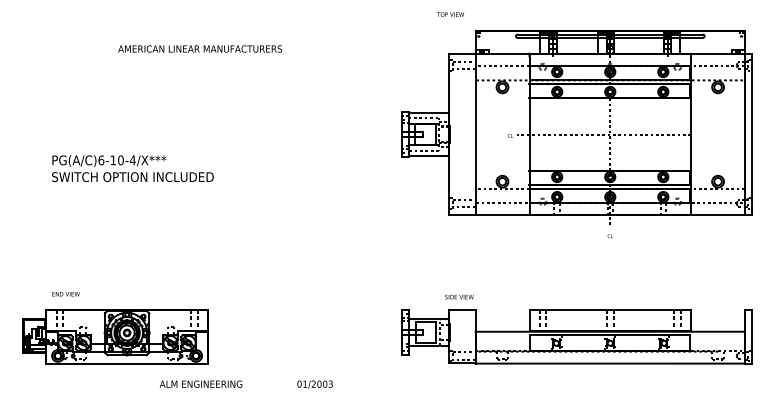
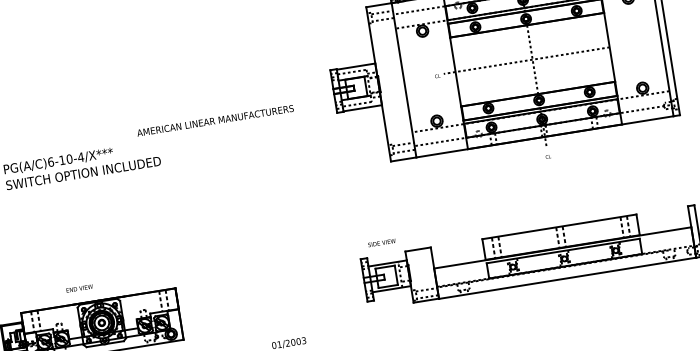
text: (200, 48) -> (215, 120), moved
text: (65, 294) -> (79, 288), moved
text: (459, 296) -> (382, 242), moved

